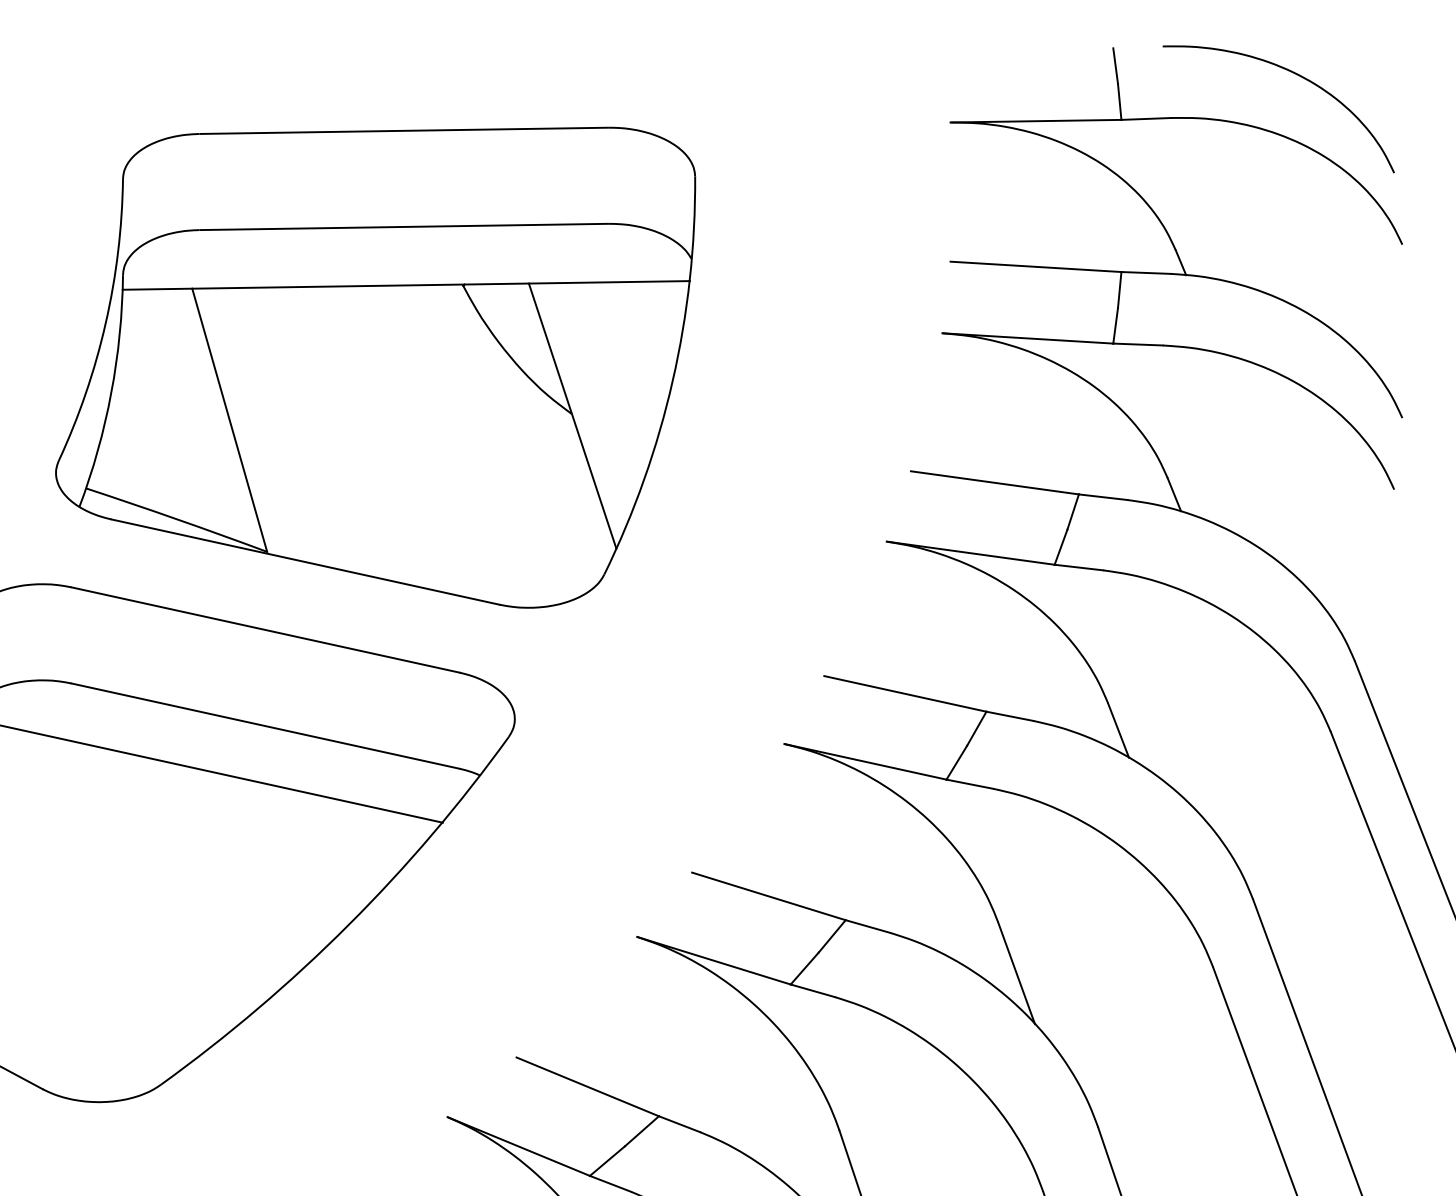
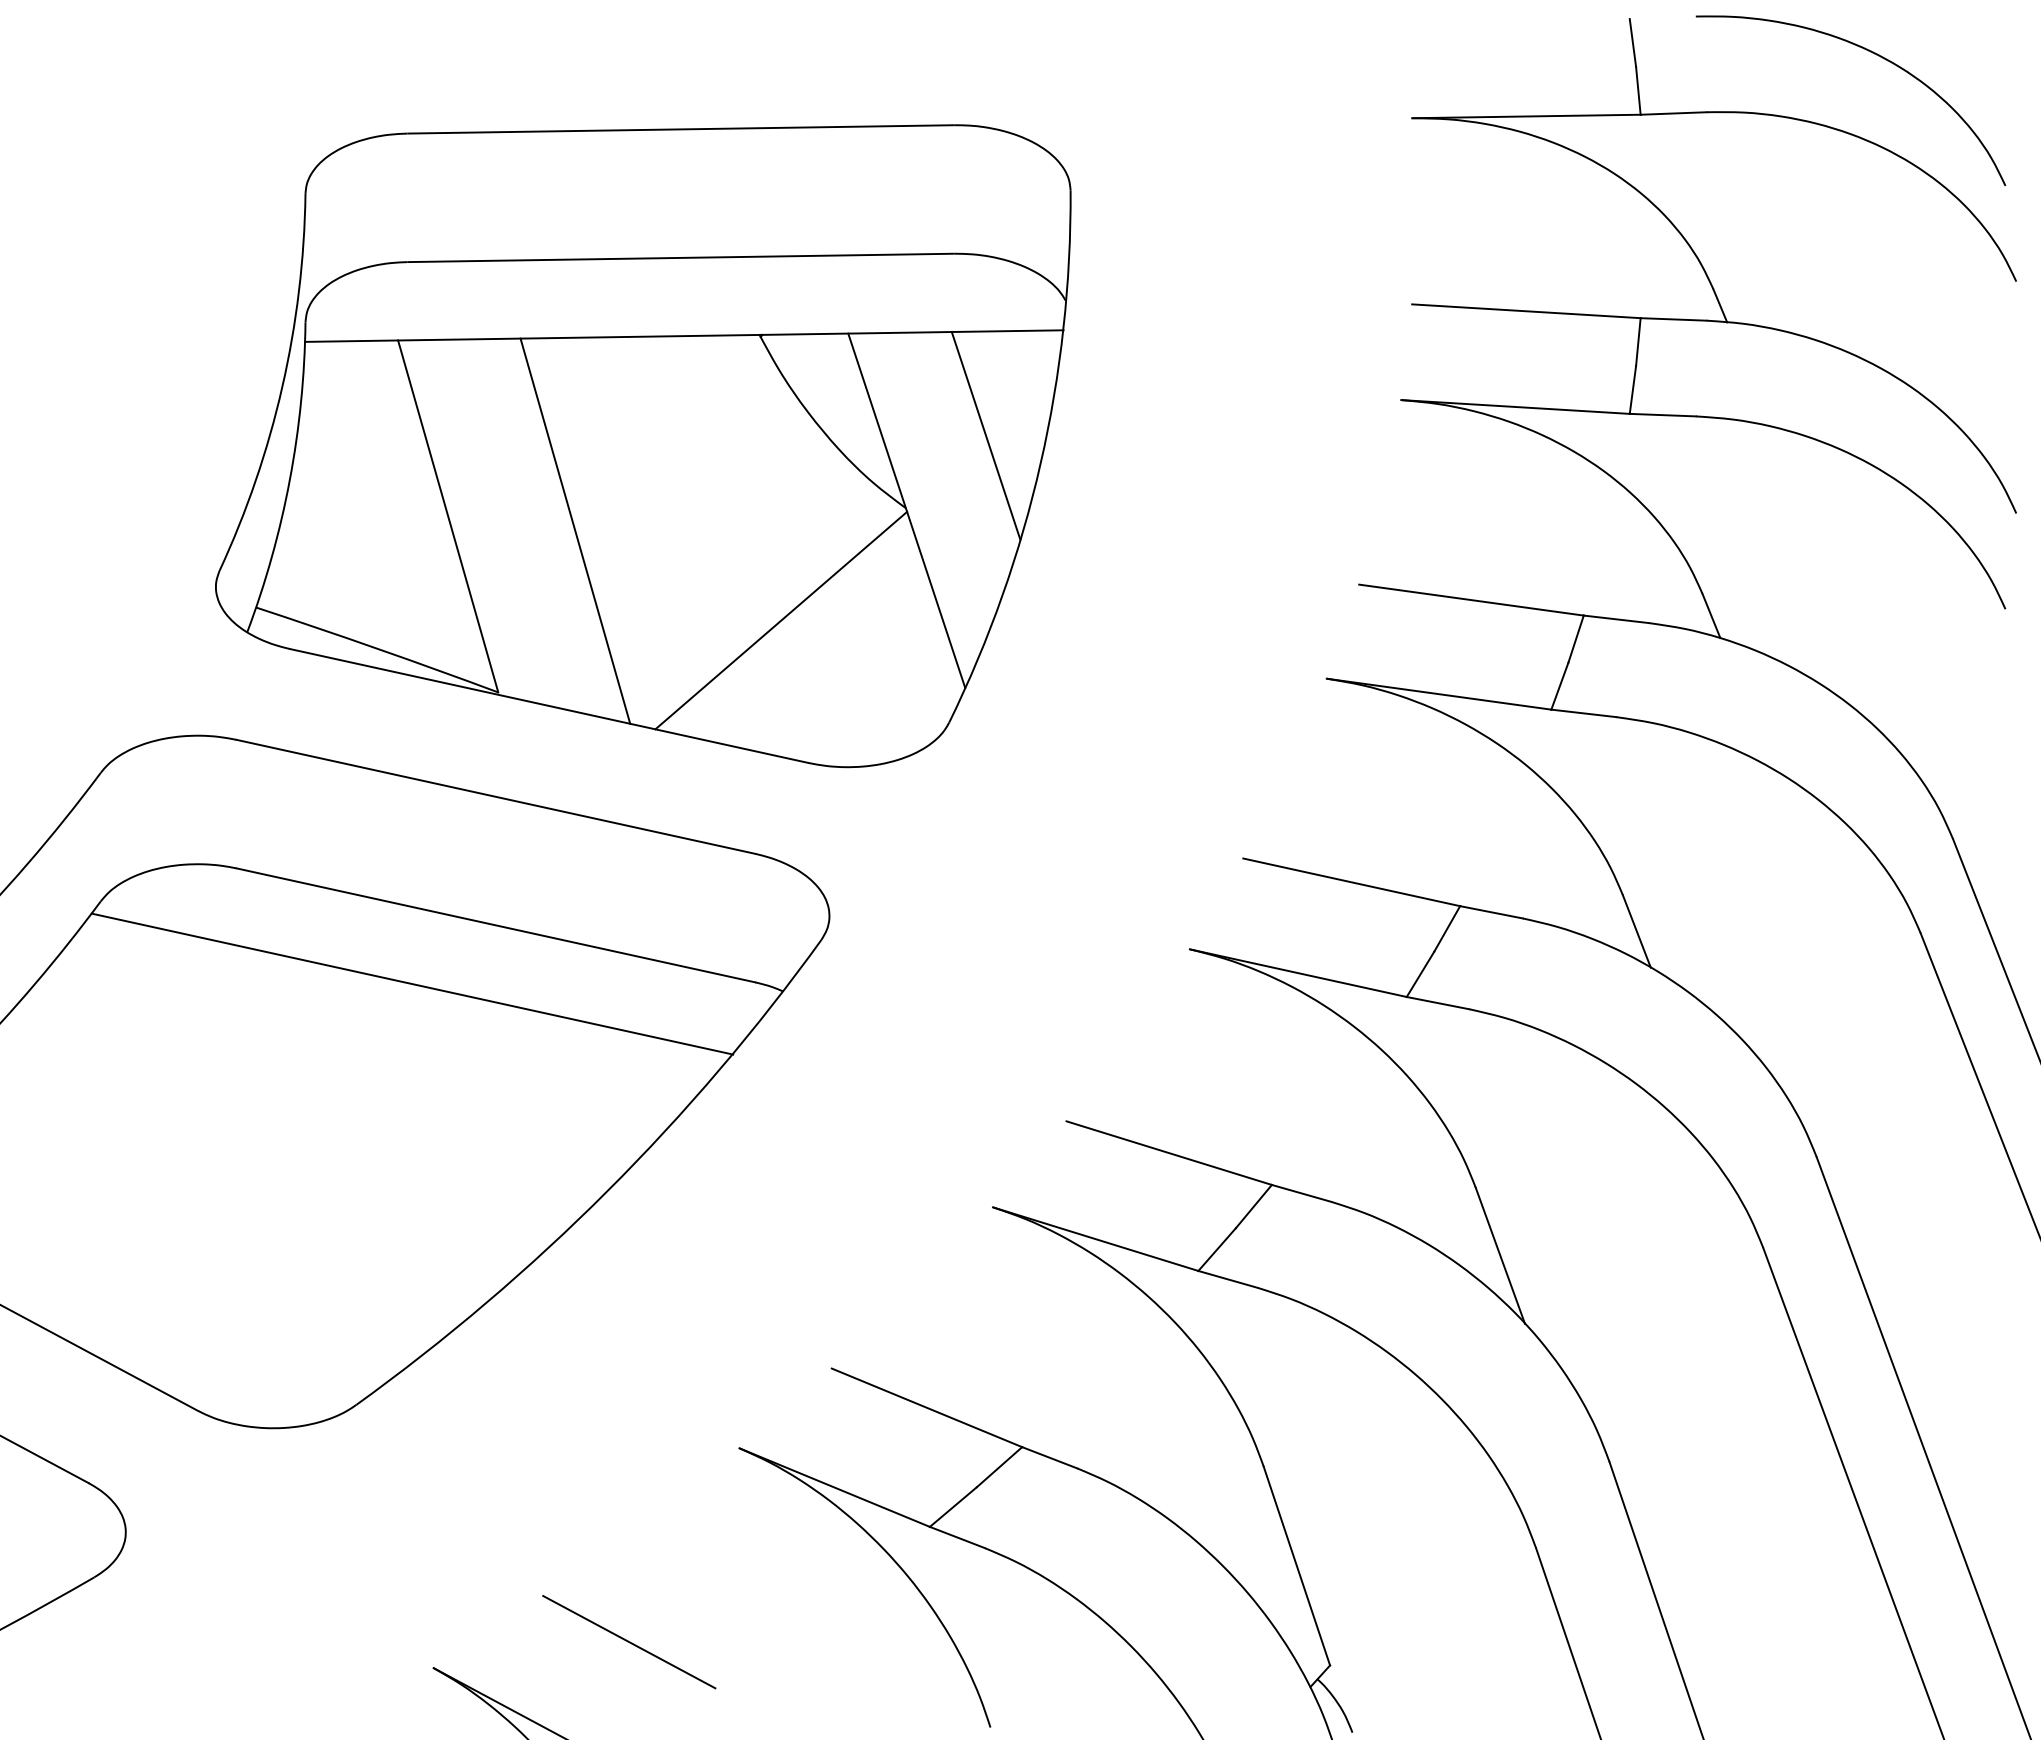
line: (631, 359) -> (985, 435), added
line: (324, 430) -> (575, 530), added
line: (478, 498) -> (781, 620), added

